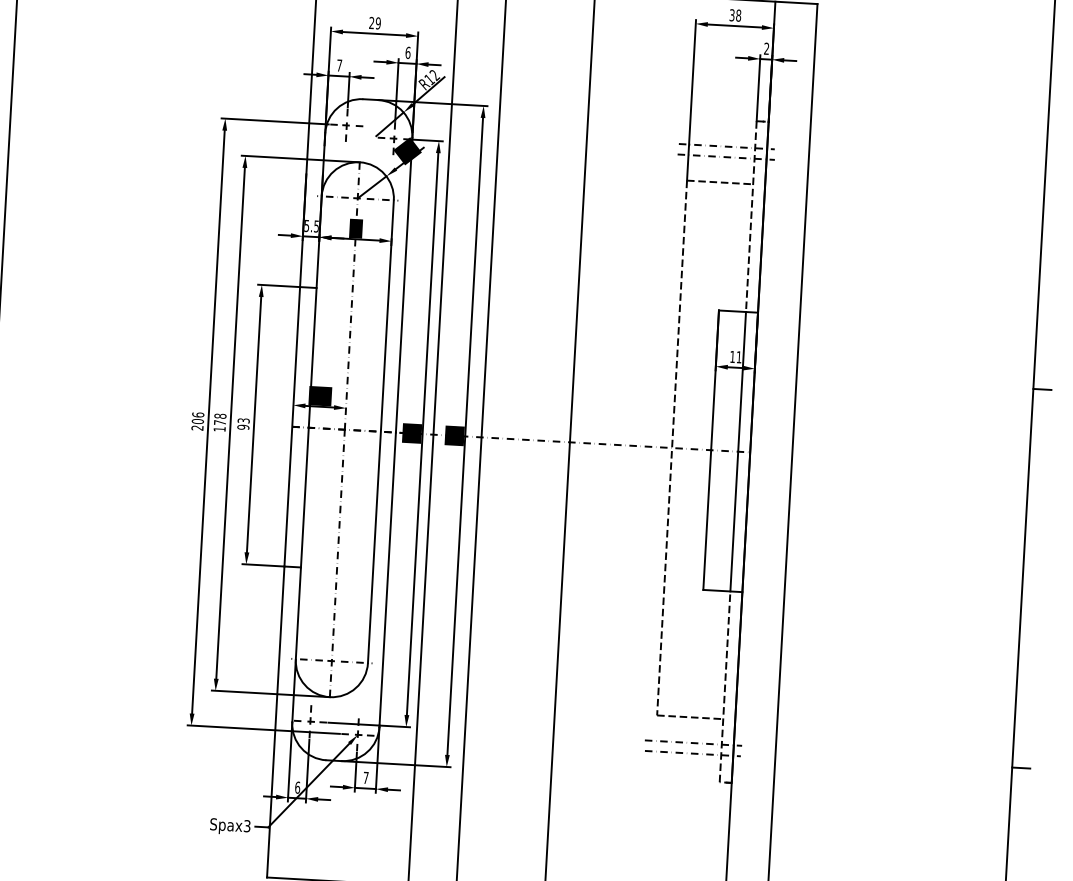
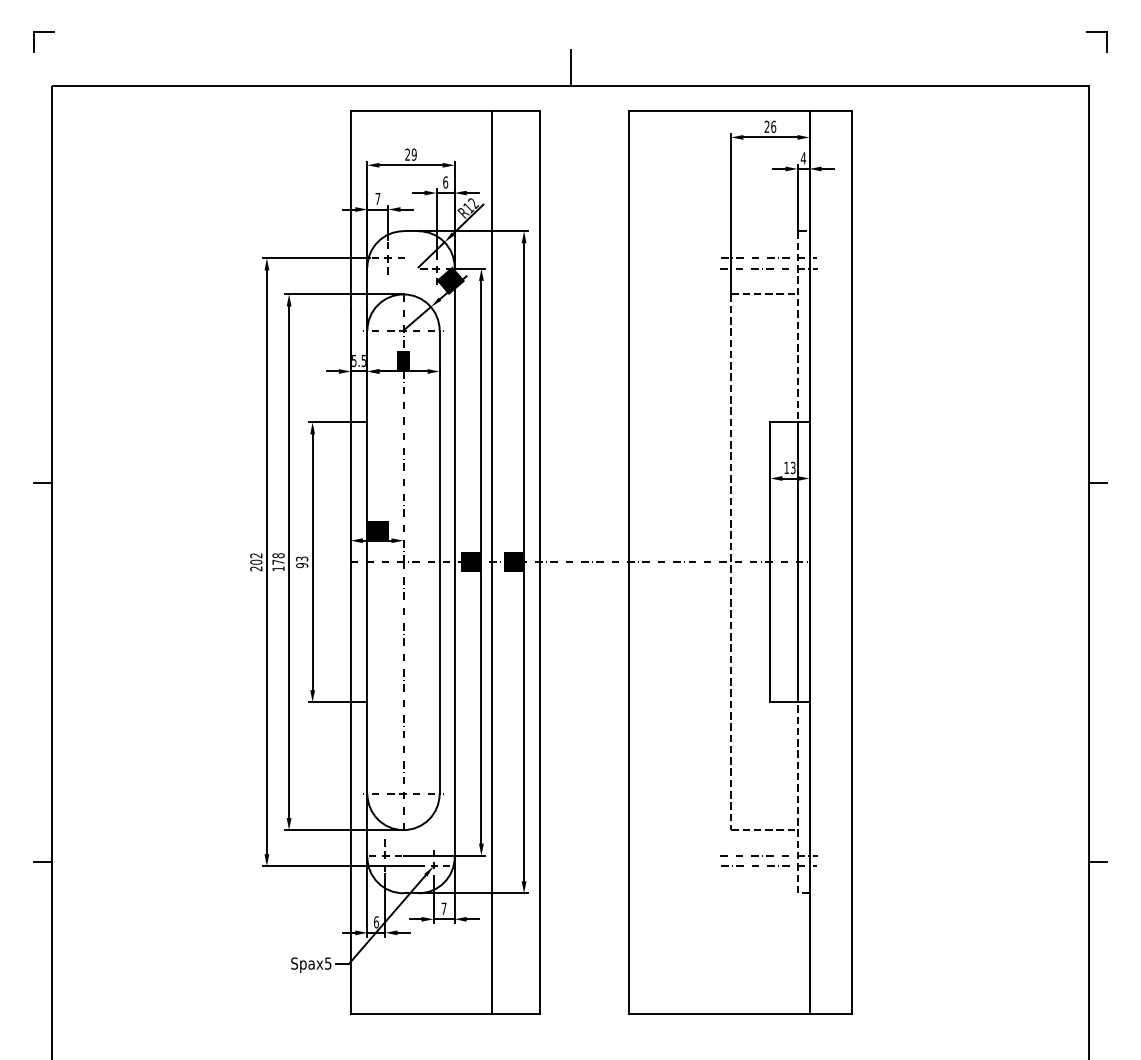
text: (735, 15) -> (770, 126), 38 -> 26
text: (766, 48) -> (803, 158), 2 -> 4
text: (738, 356) -> (792, 467), 11 -> 13
text: (198, 414) -> (256, 555), 206 -> 202
text: (247, 825) -> (328, 962), Spax3 -> Spax5

